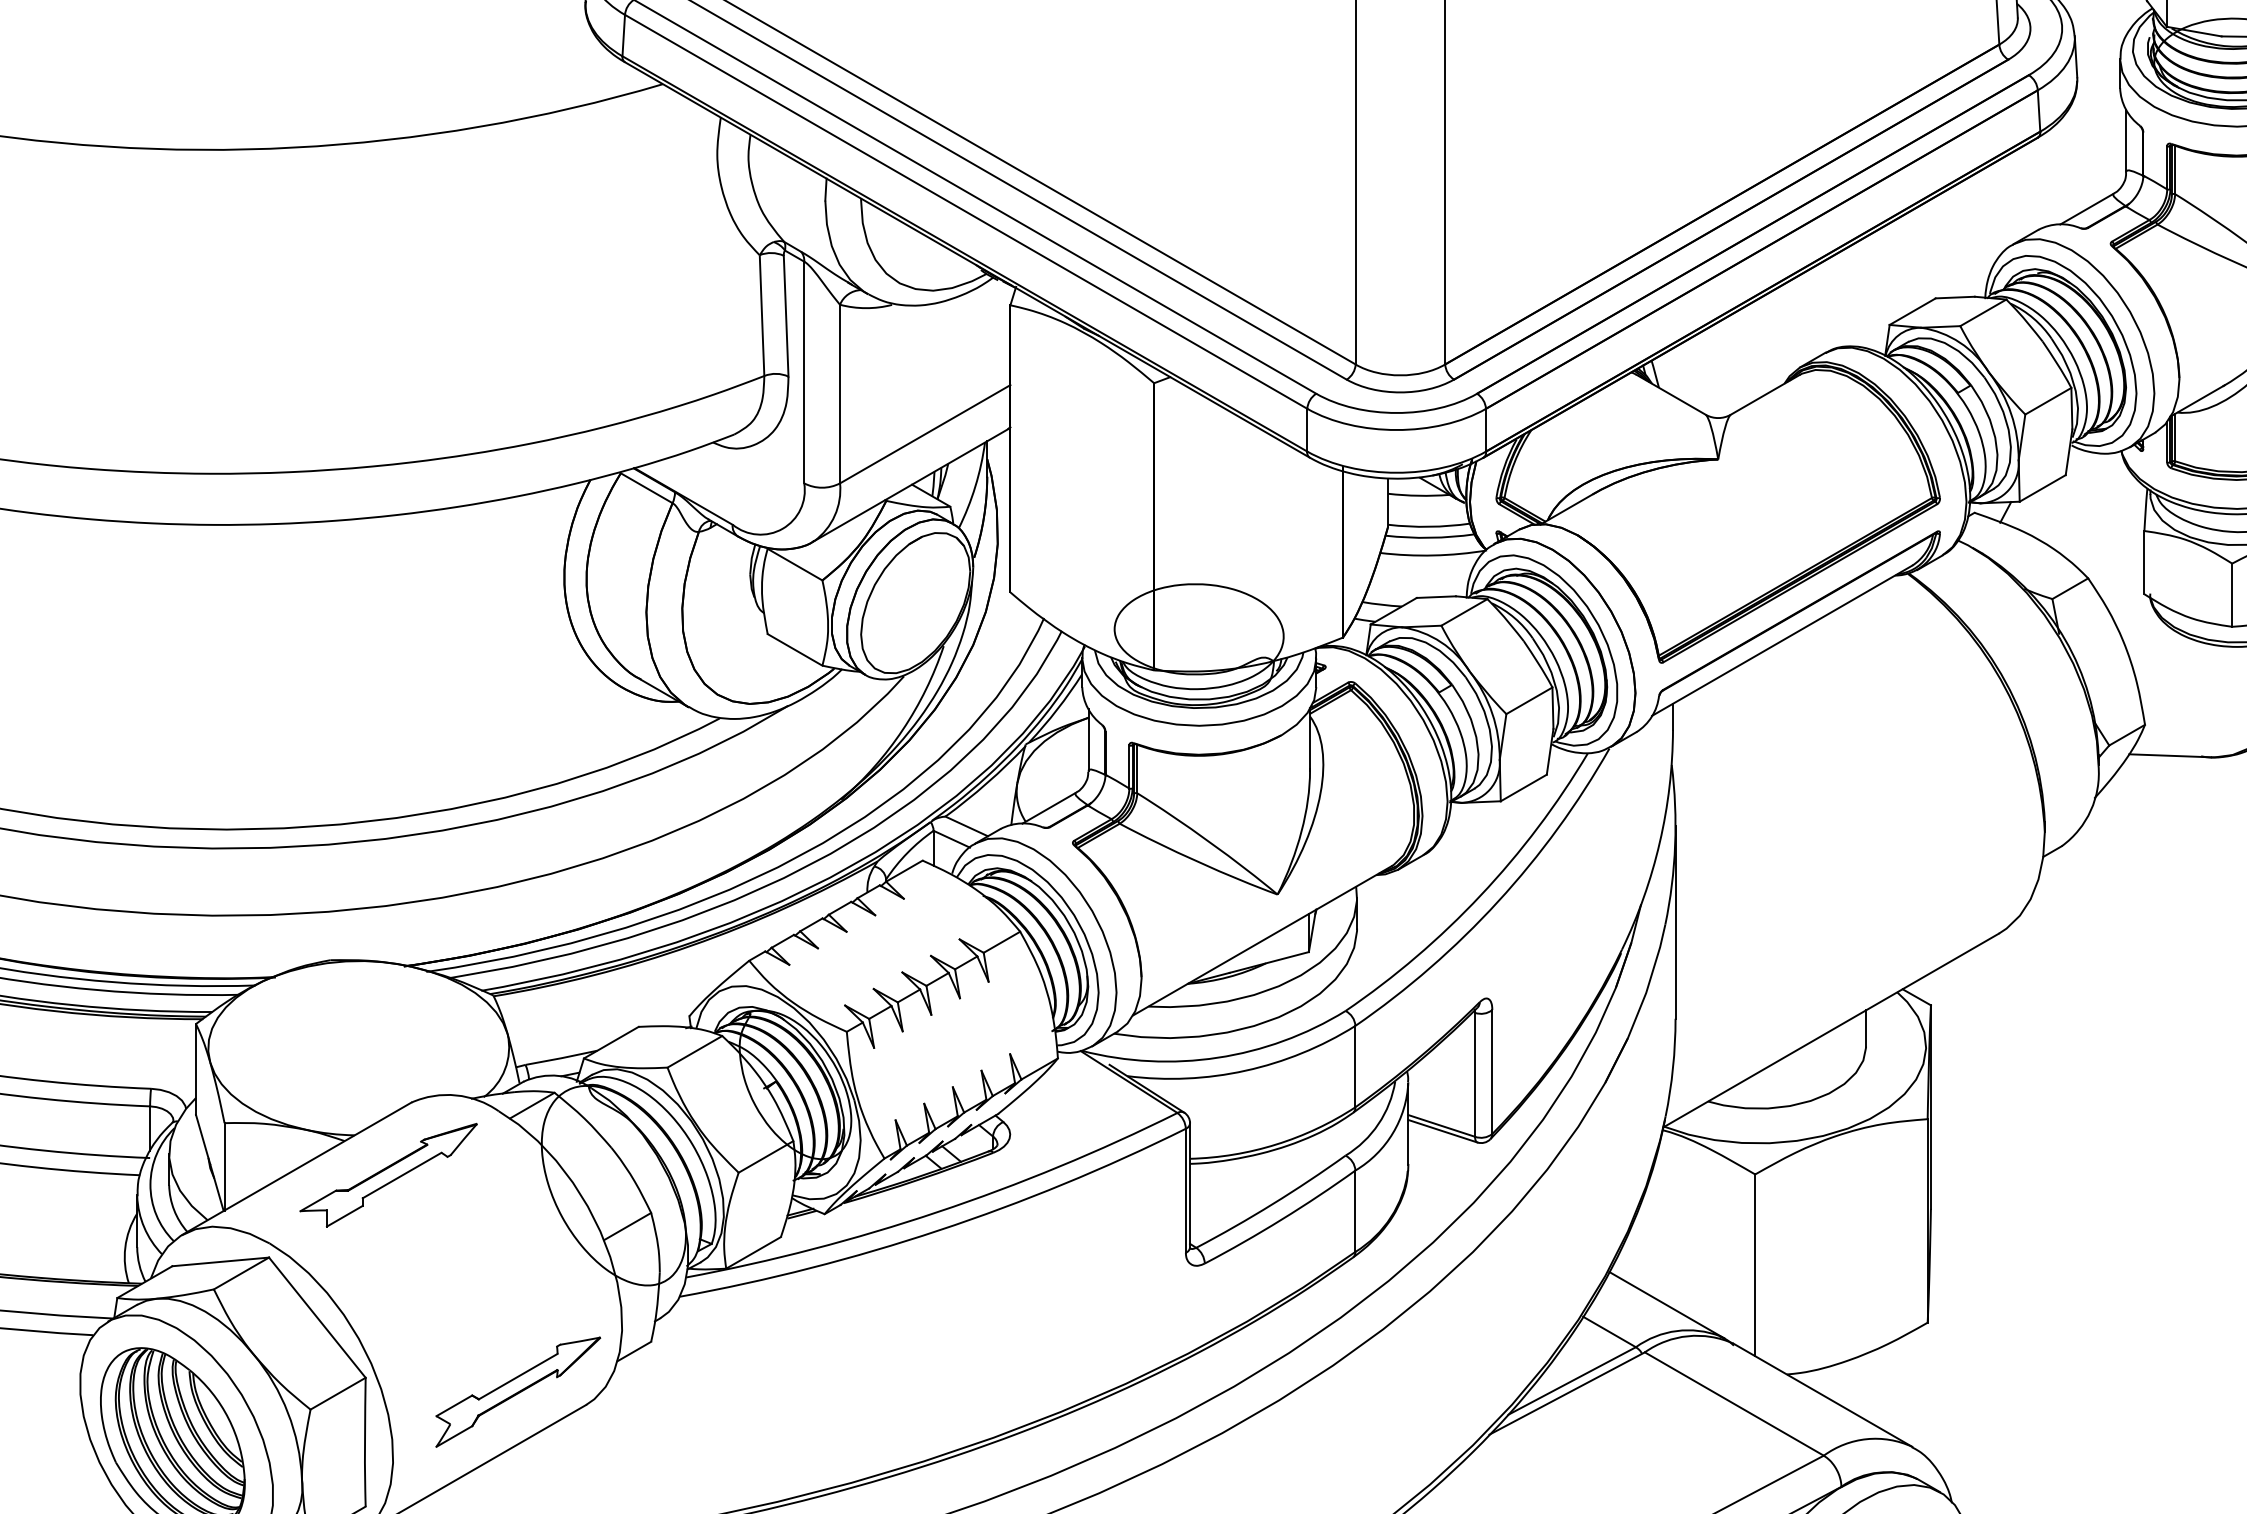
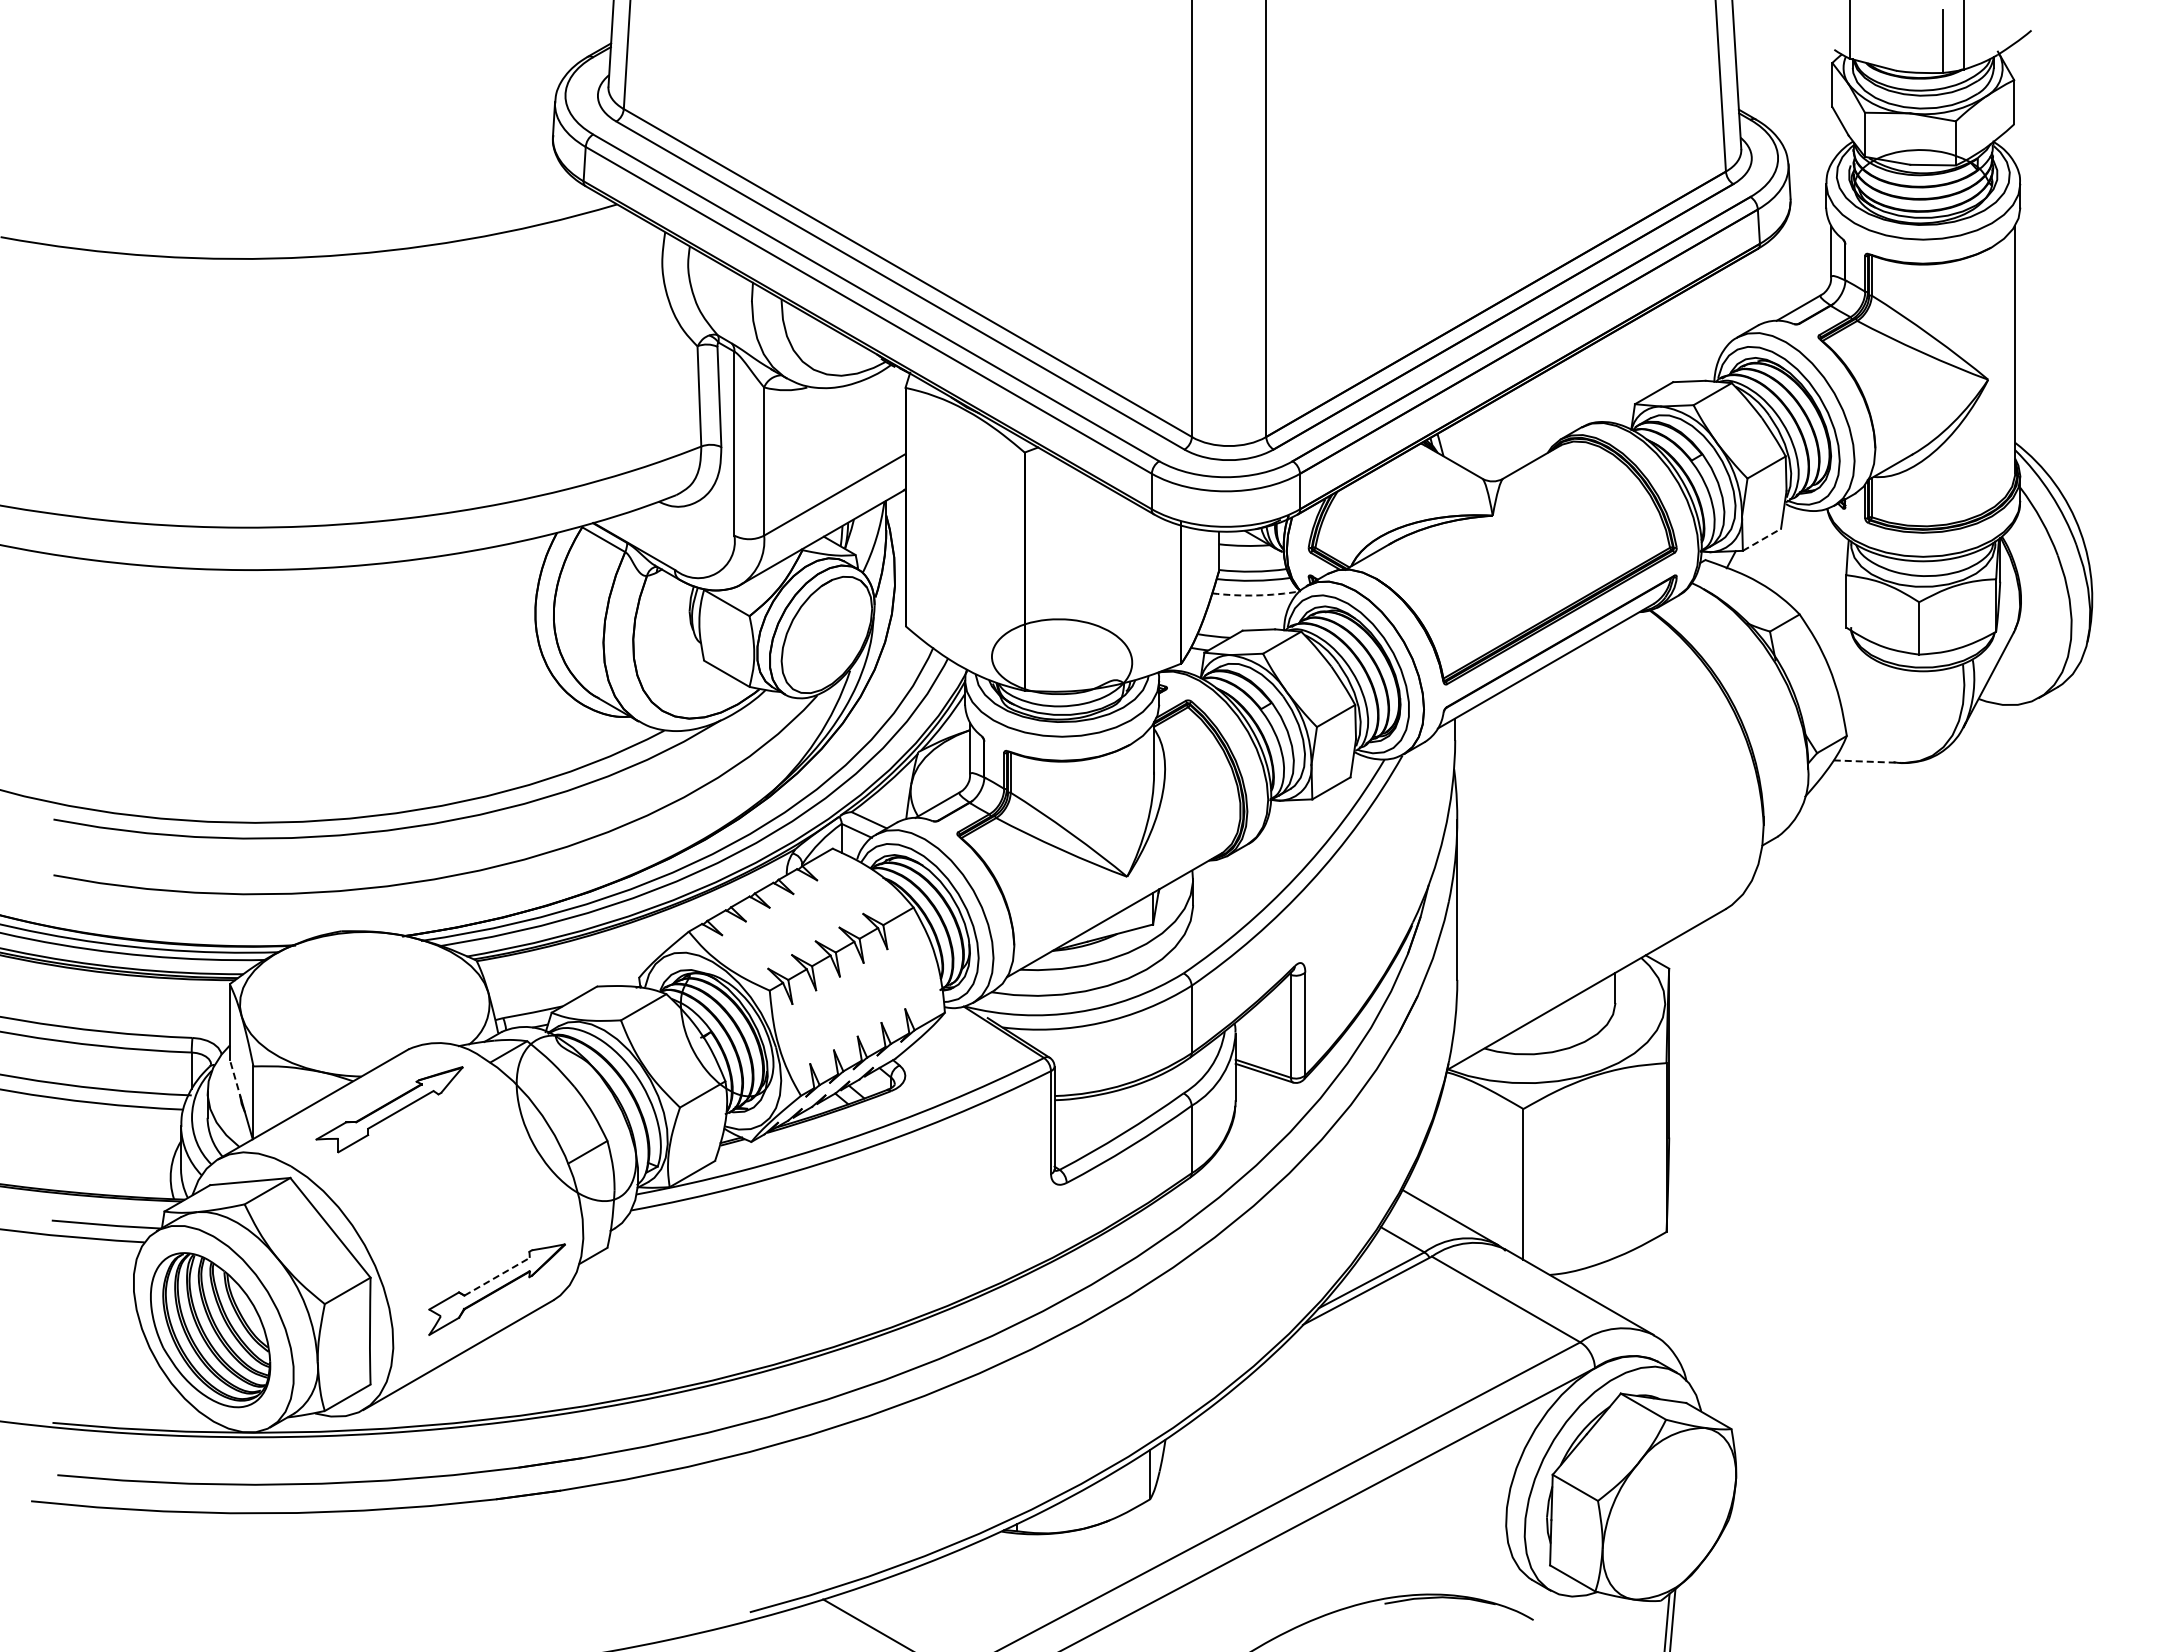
line: (2043, 488) -> (1762, 539), solid -> dashed
arc: (1433, 555) -> (1256, 595), solid -> dashed
line: (2169, 755) -> (1867, 761), solid -> dashed
line: (202, 1138) -> (235, 1079), solid -> dashed
line: (518, 1376) -> (497, 1276), solid -> dashed

